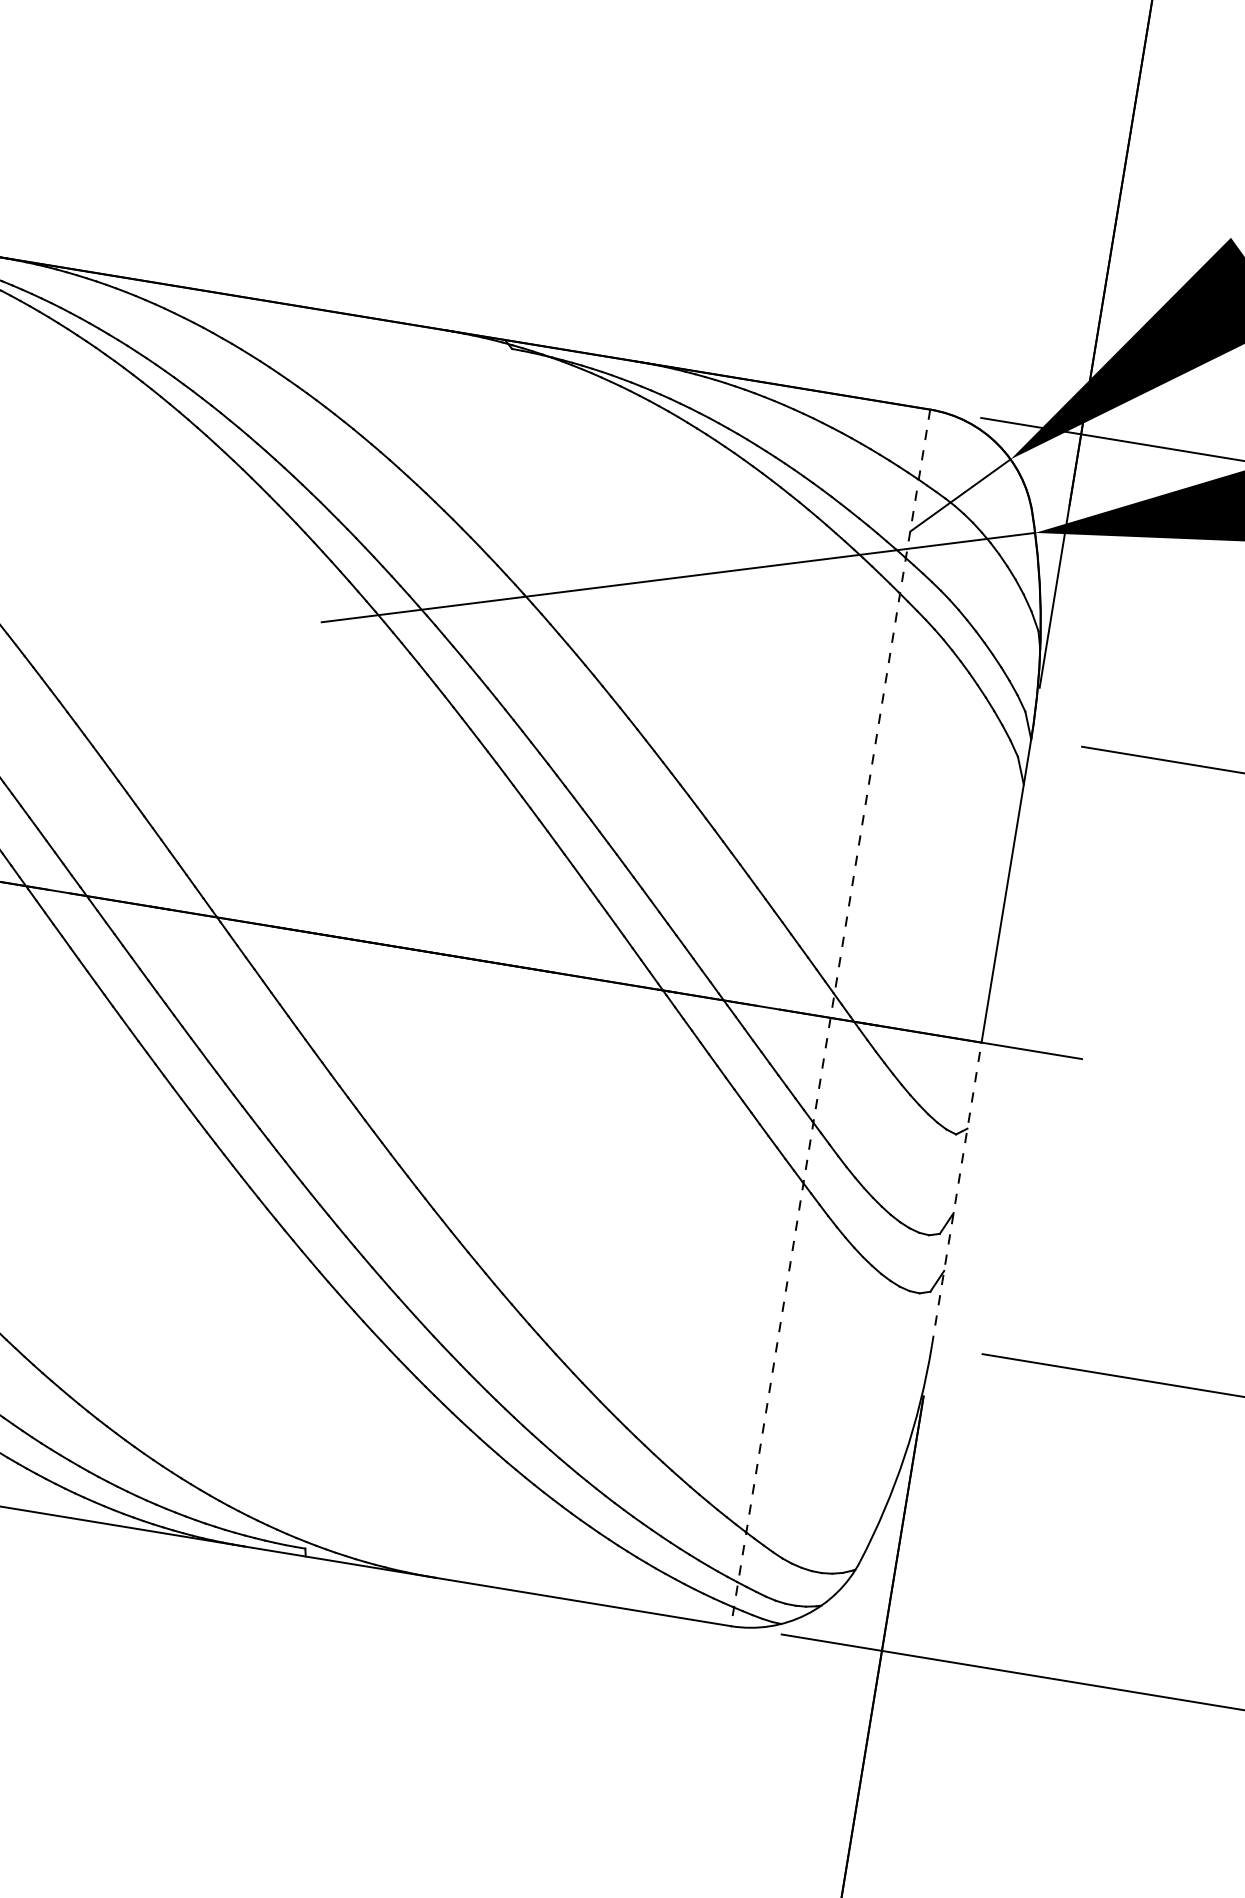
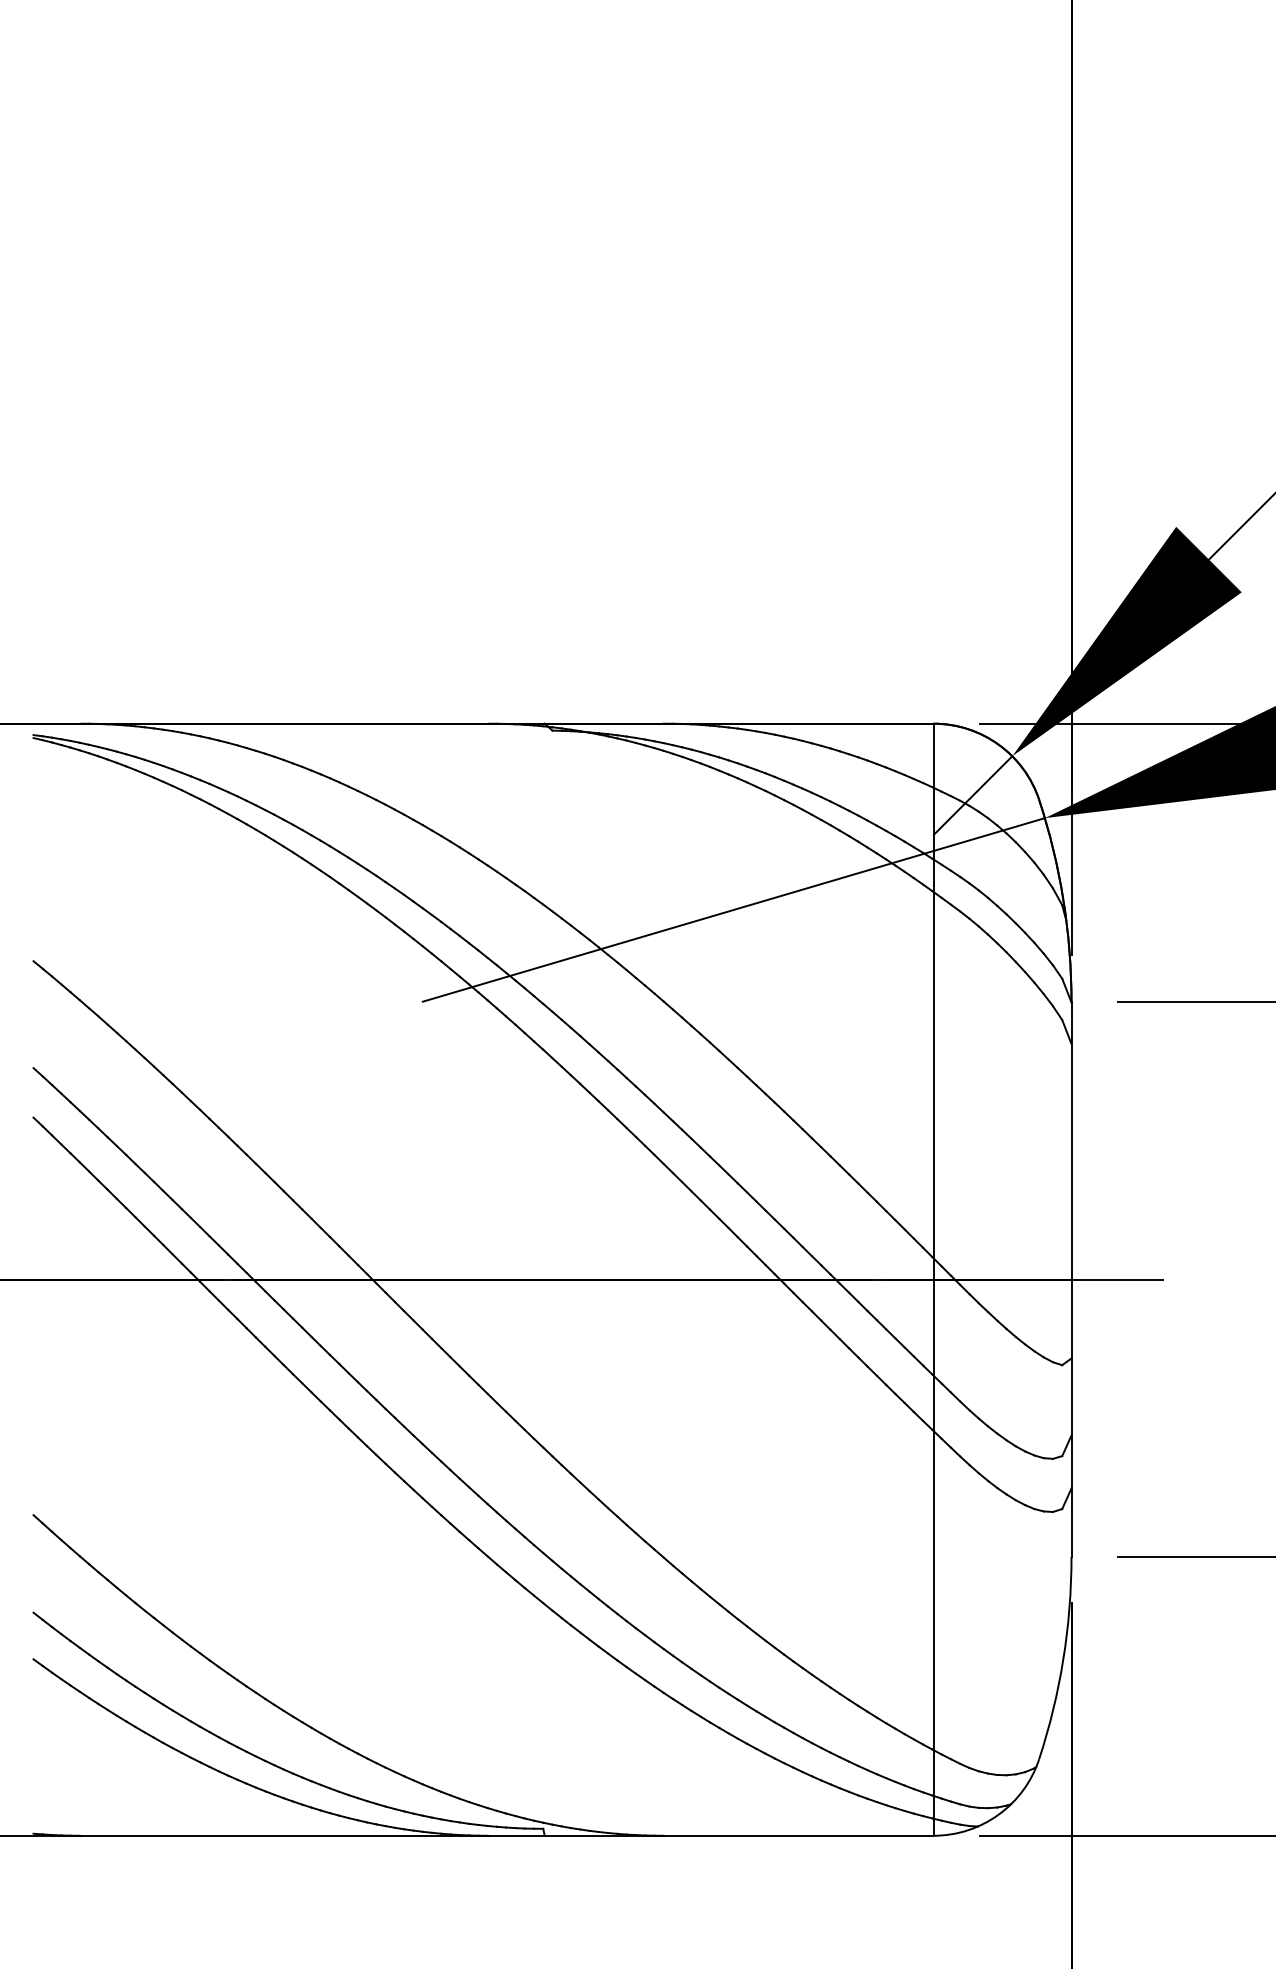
line: (830, 1018) -> (933, 1280), dashed -> solid
line: (956, 1194) -> (1071, 1418), dashed -> solid

